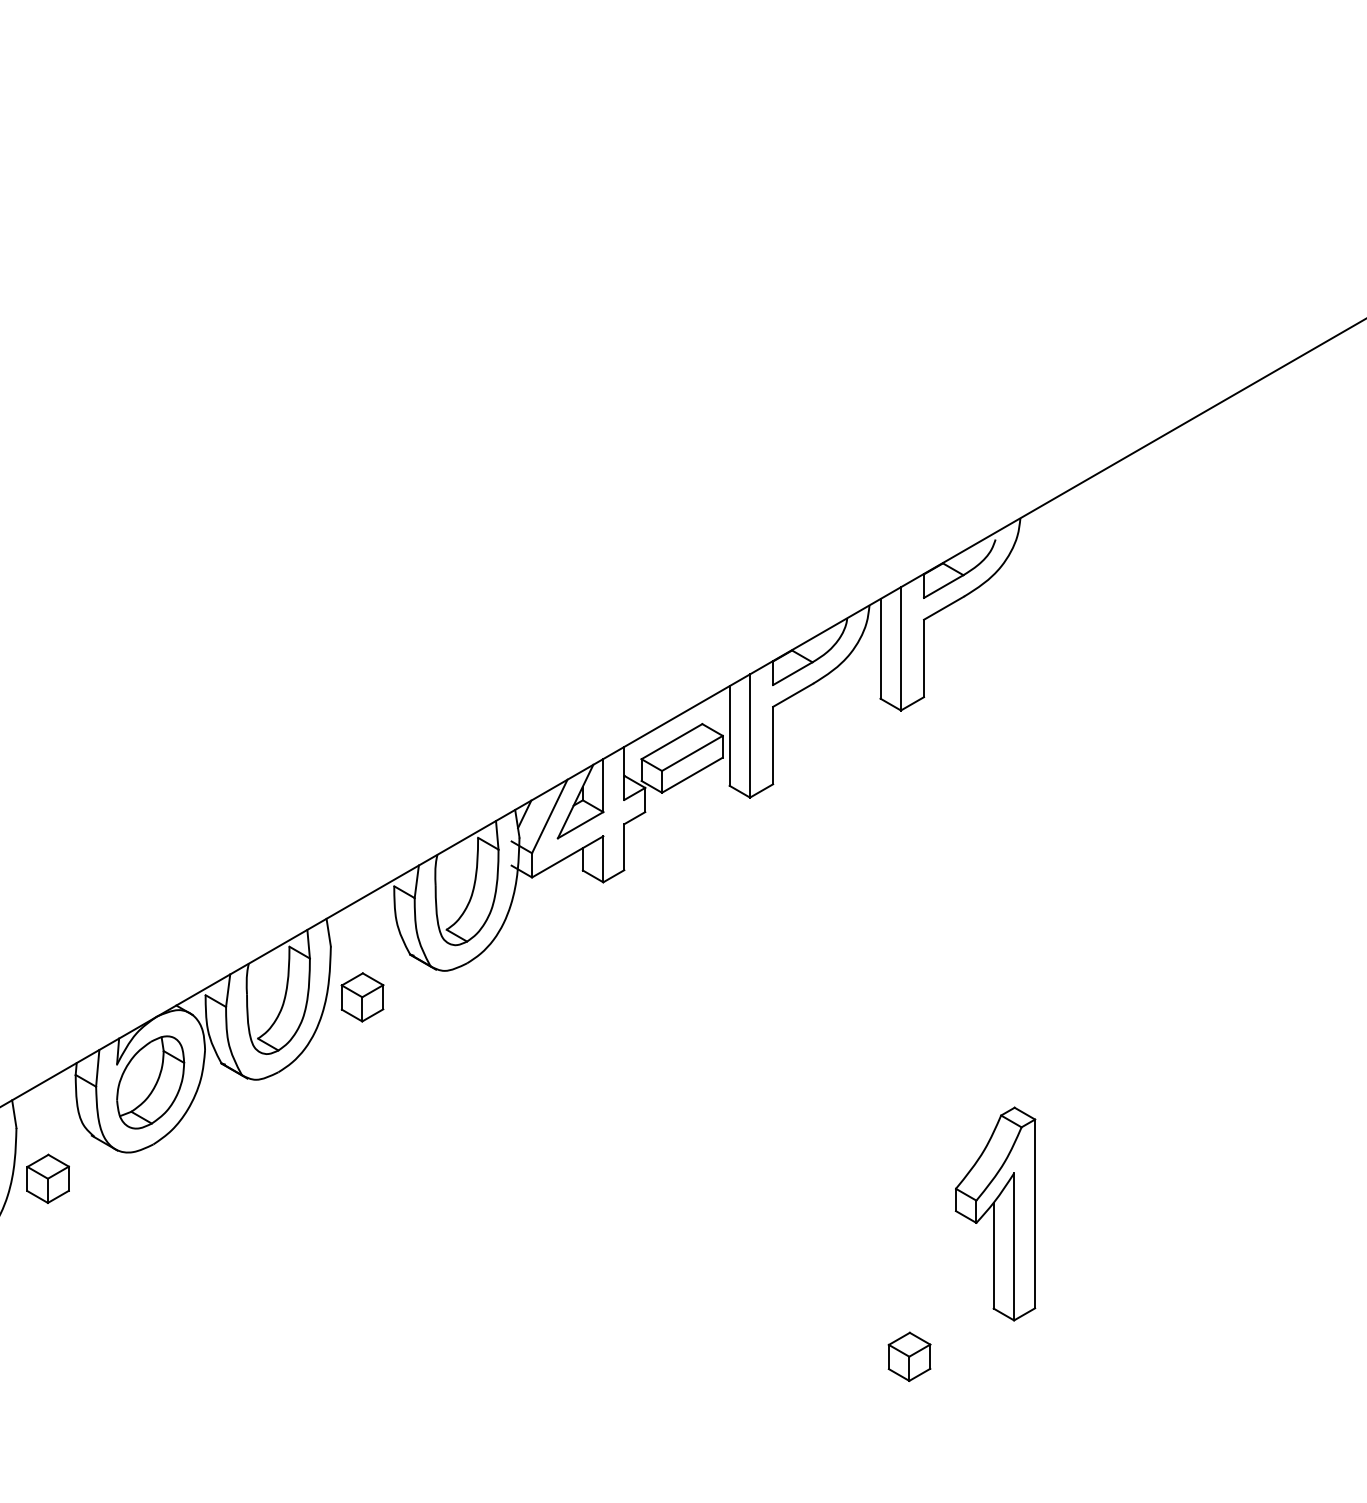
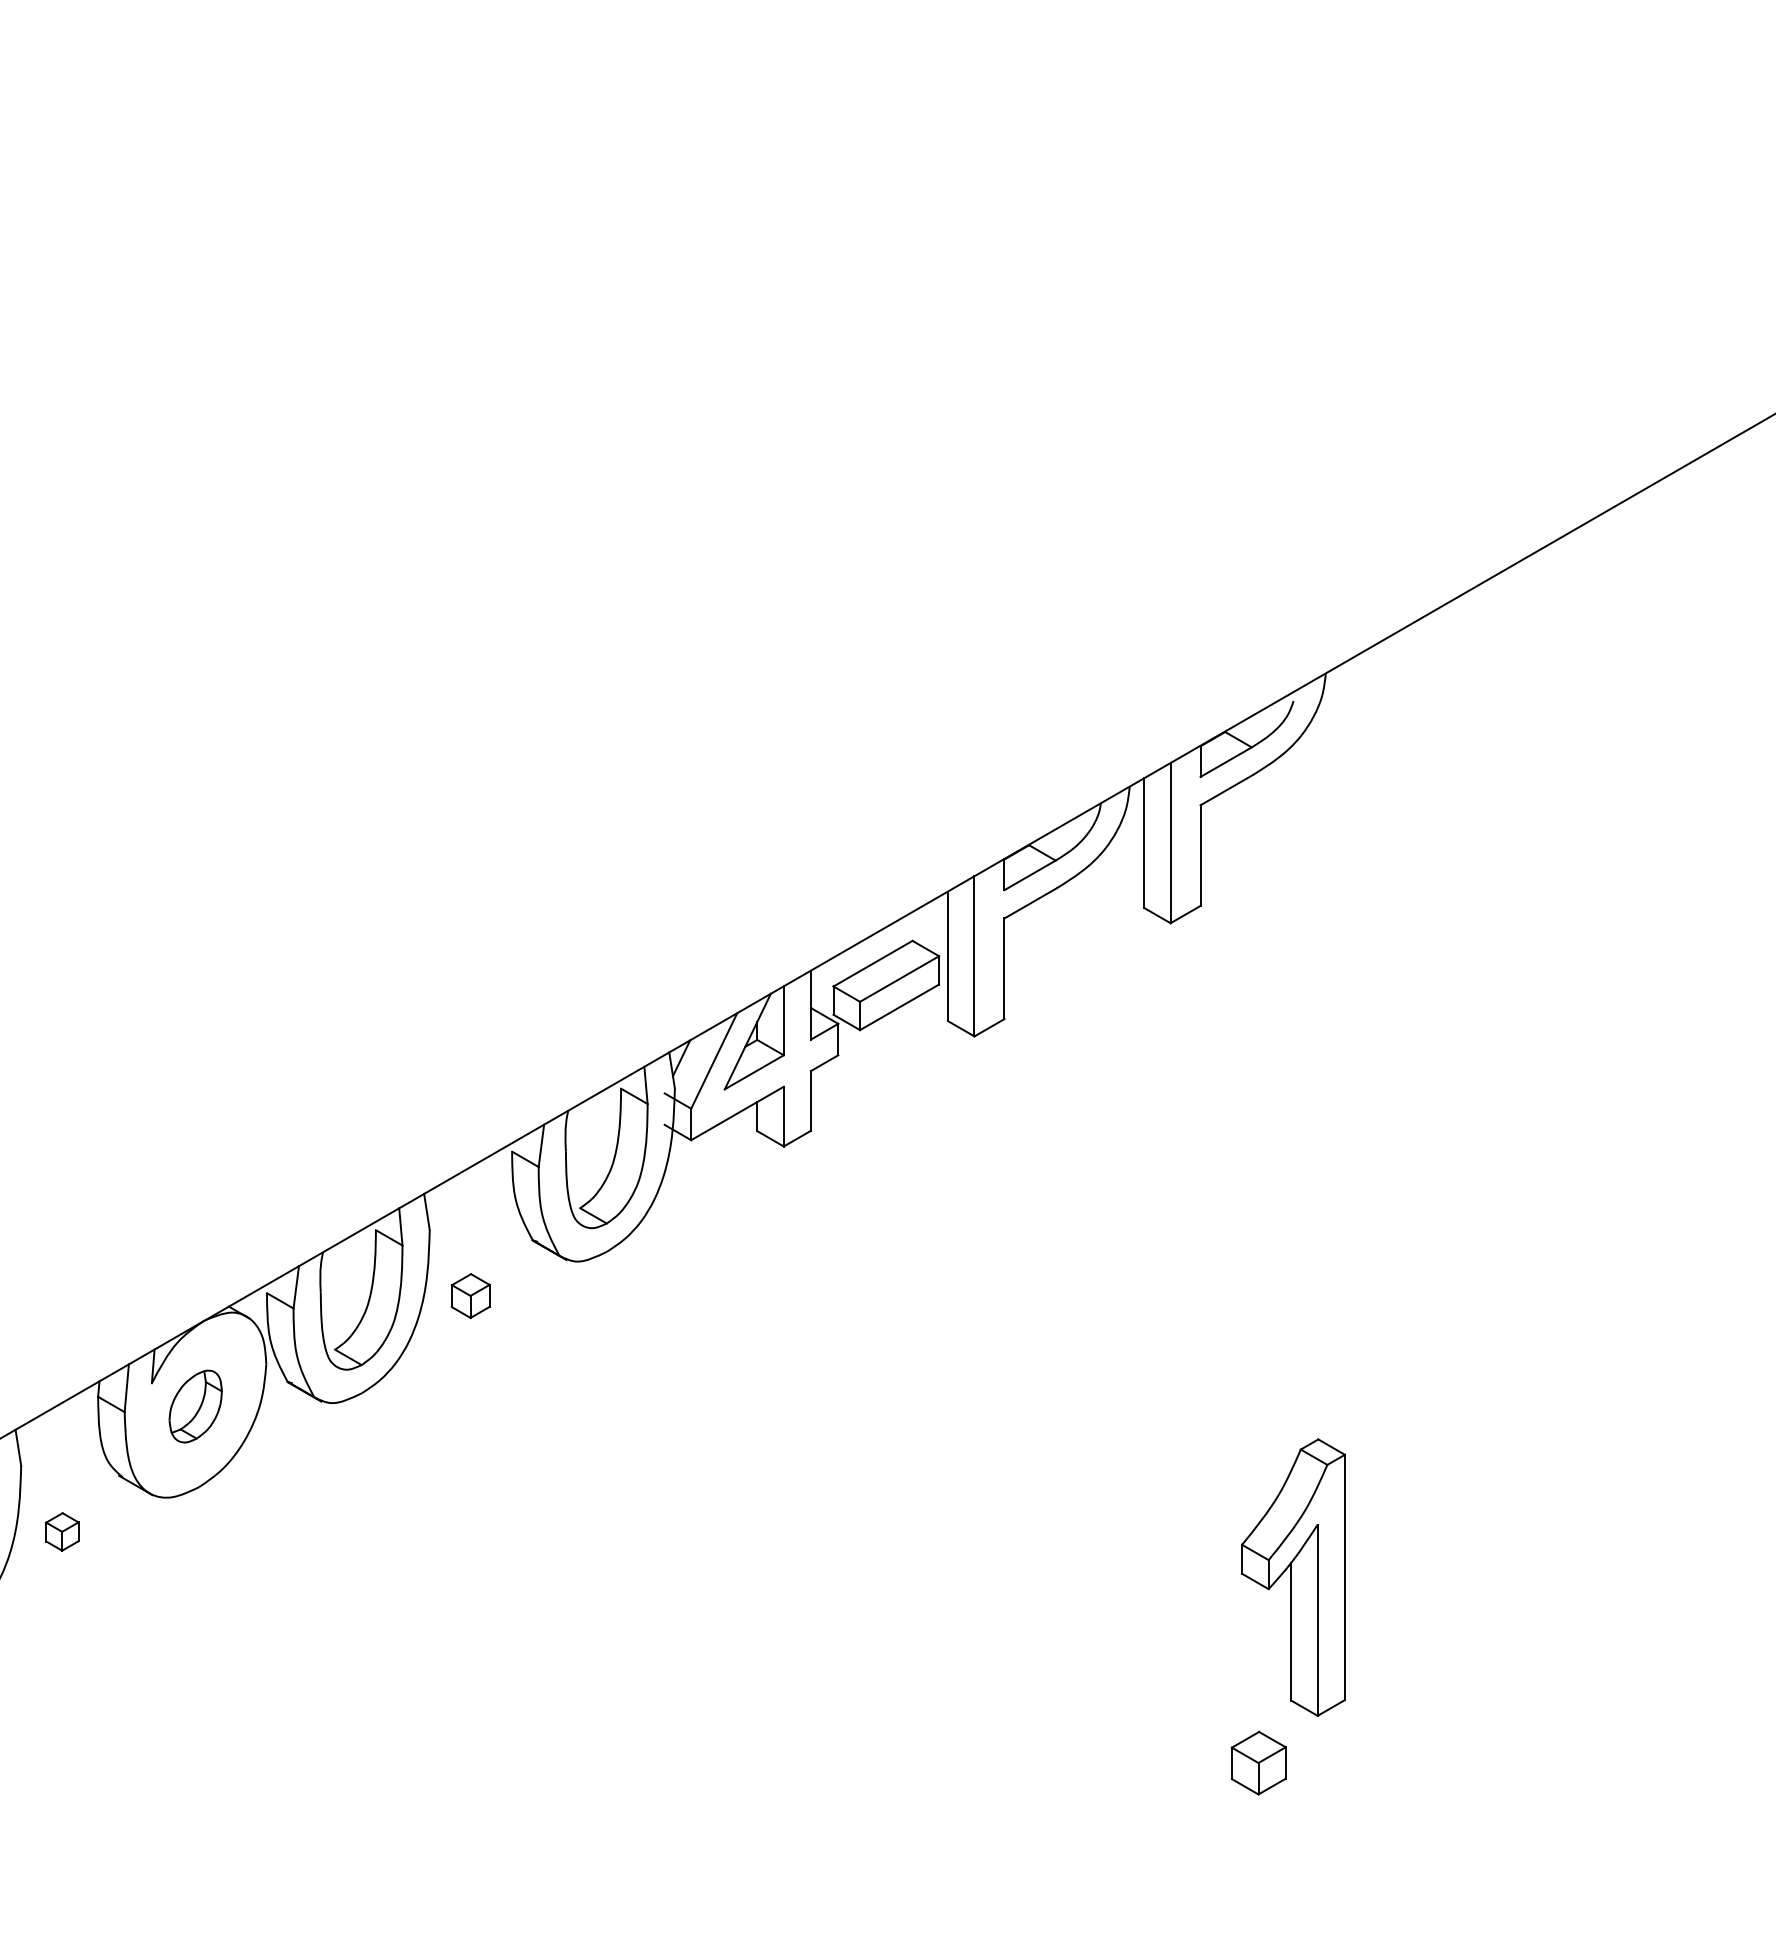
part: (362, 996) -> (470, 1295), size x0.7
part: (150, 1082) -> (195, 1406), size x0.6
part: (48, 1178) -> (62, 1531), size x0.6
part: (909, 1356) -> (1258, 1762), moved

